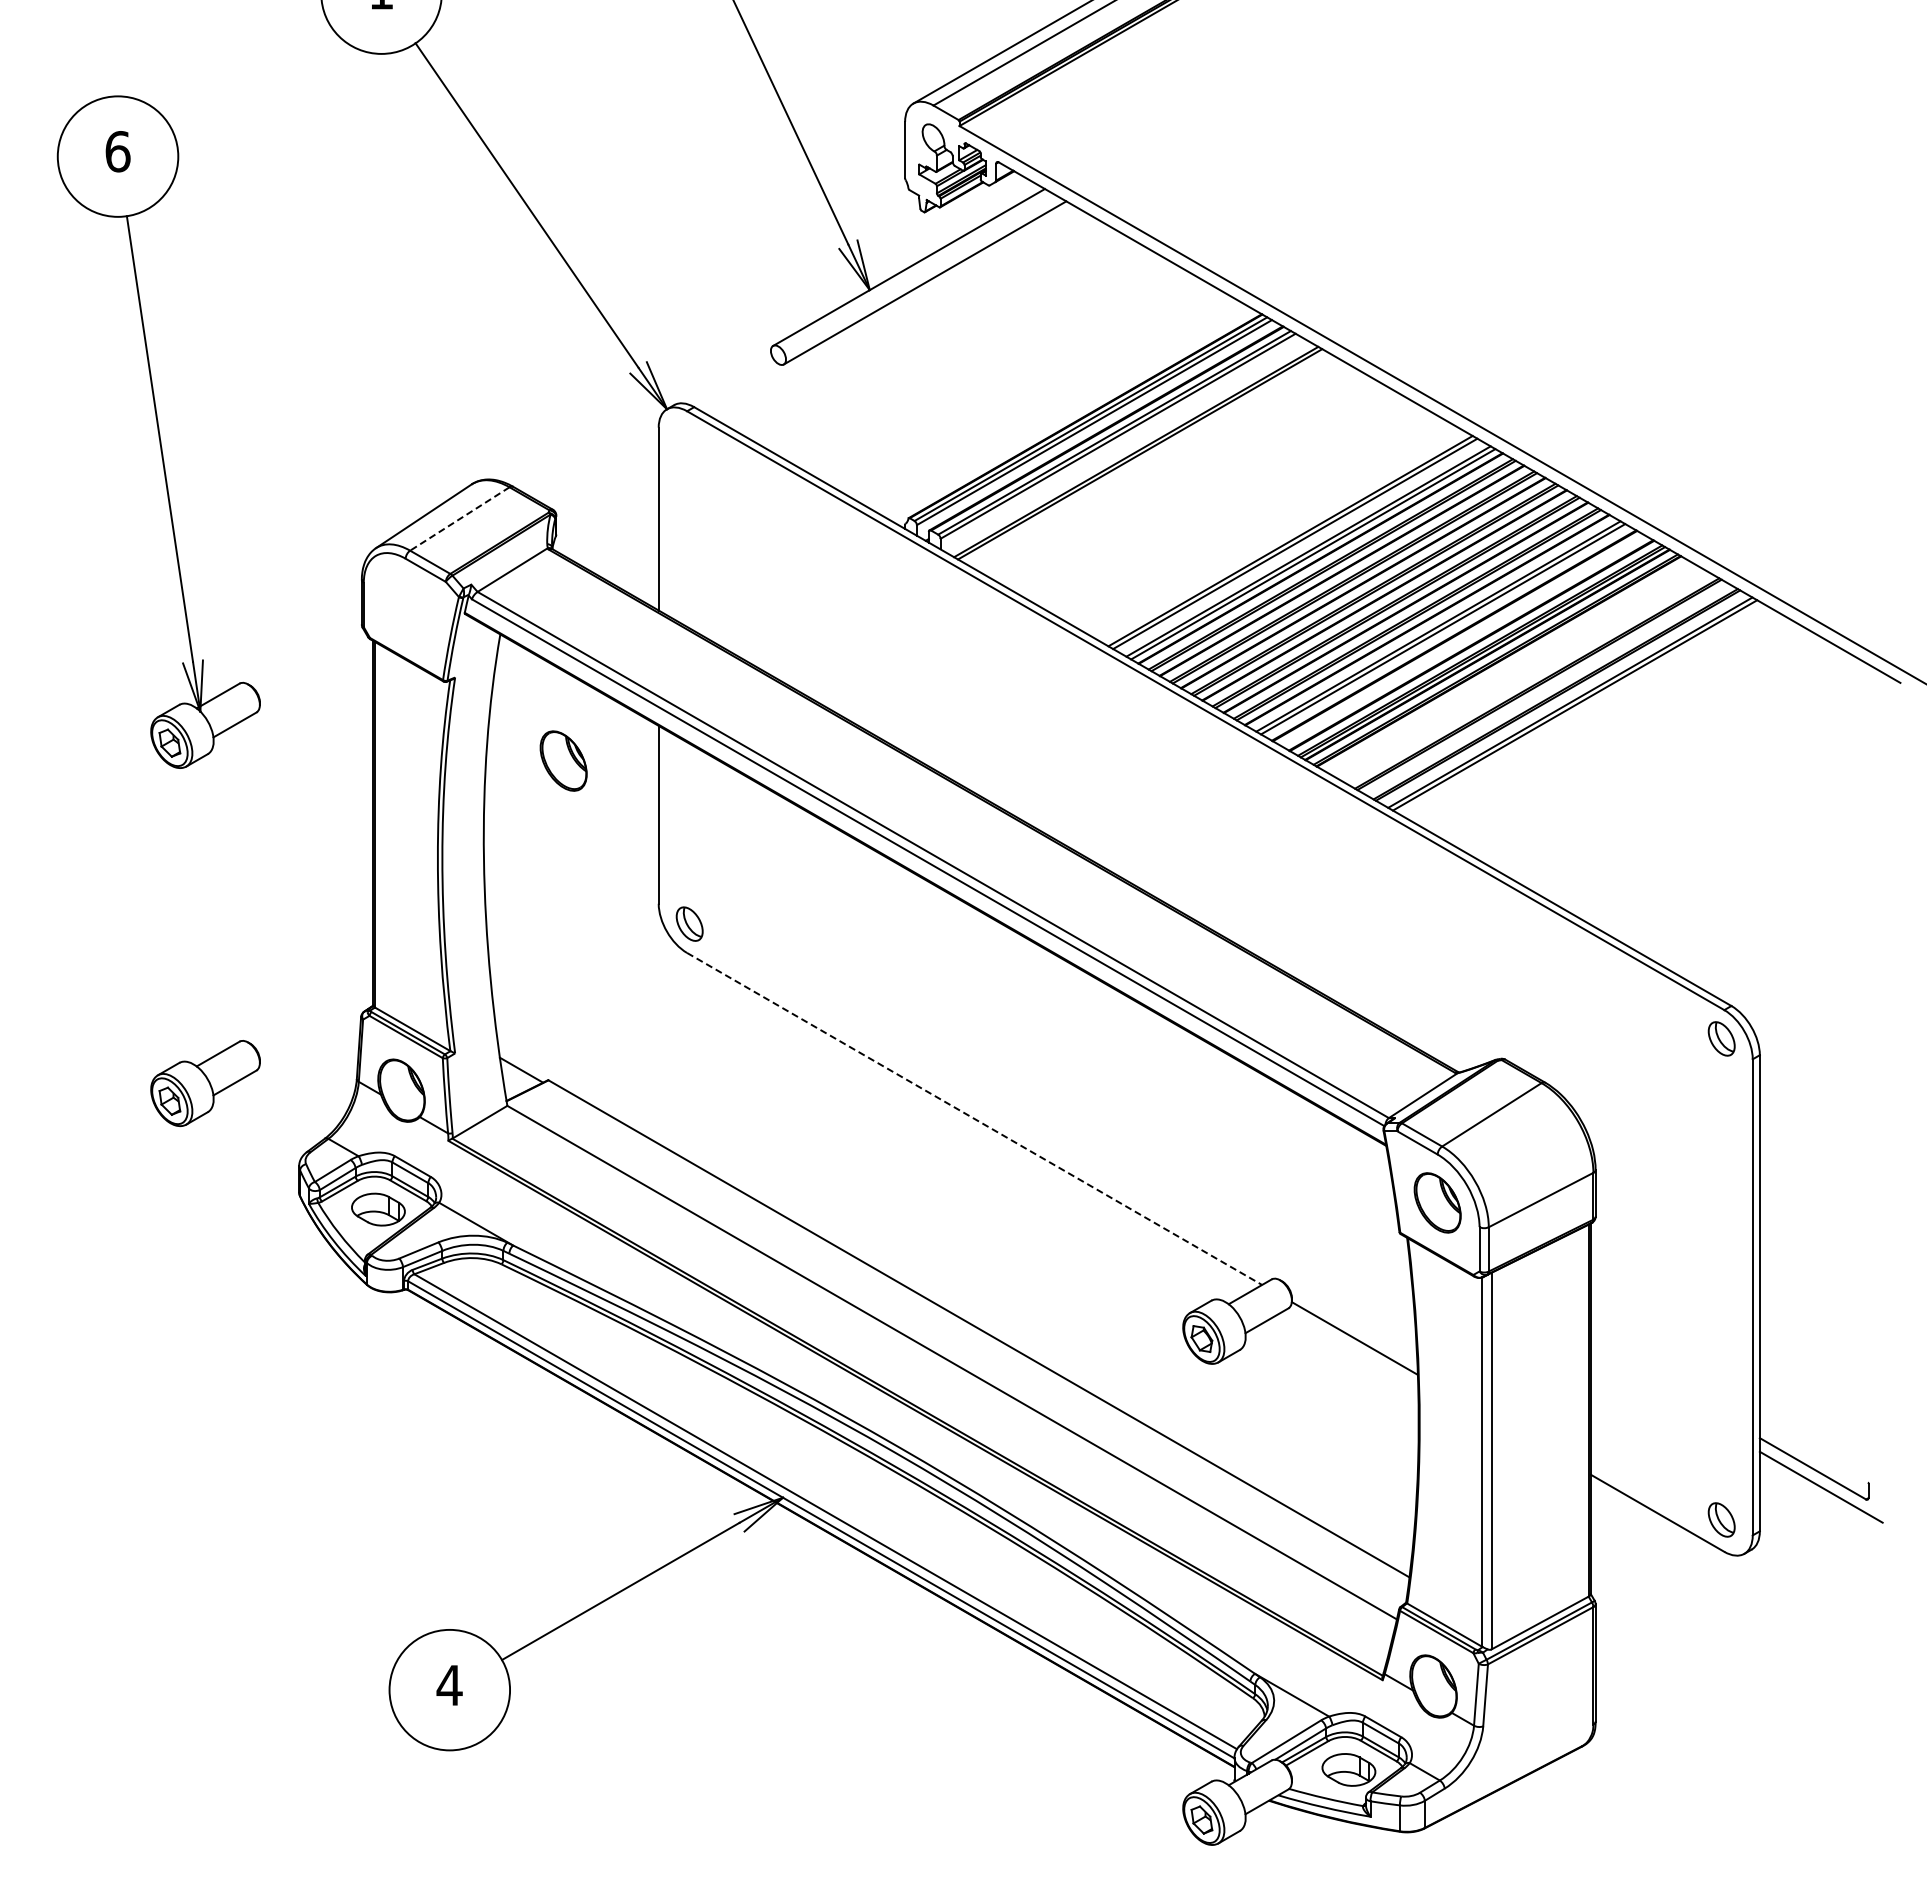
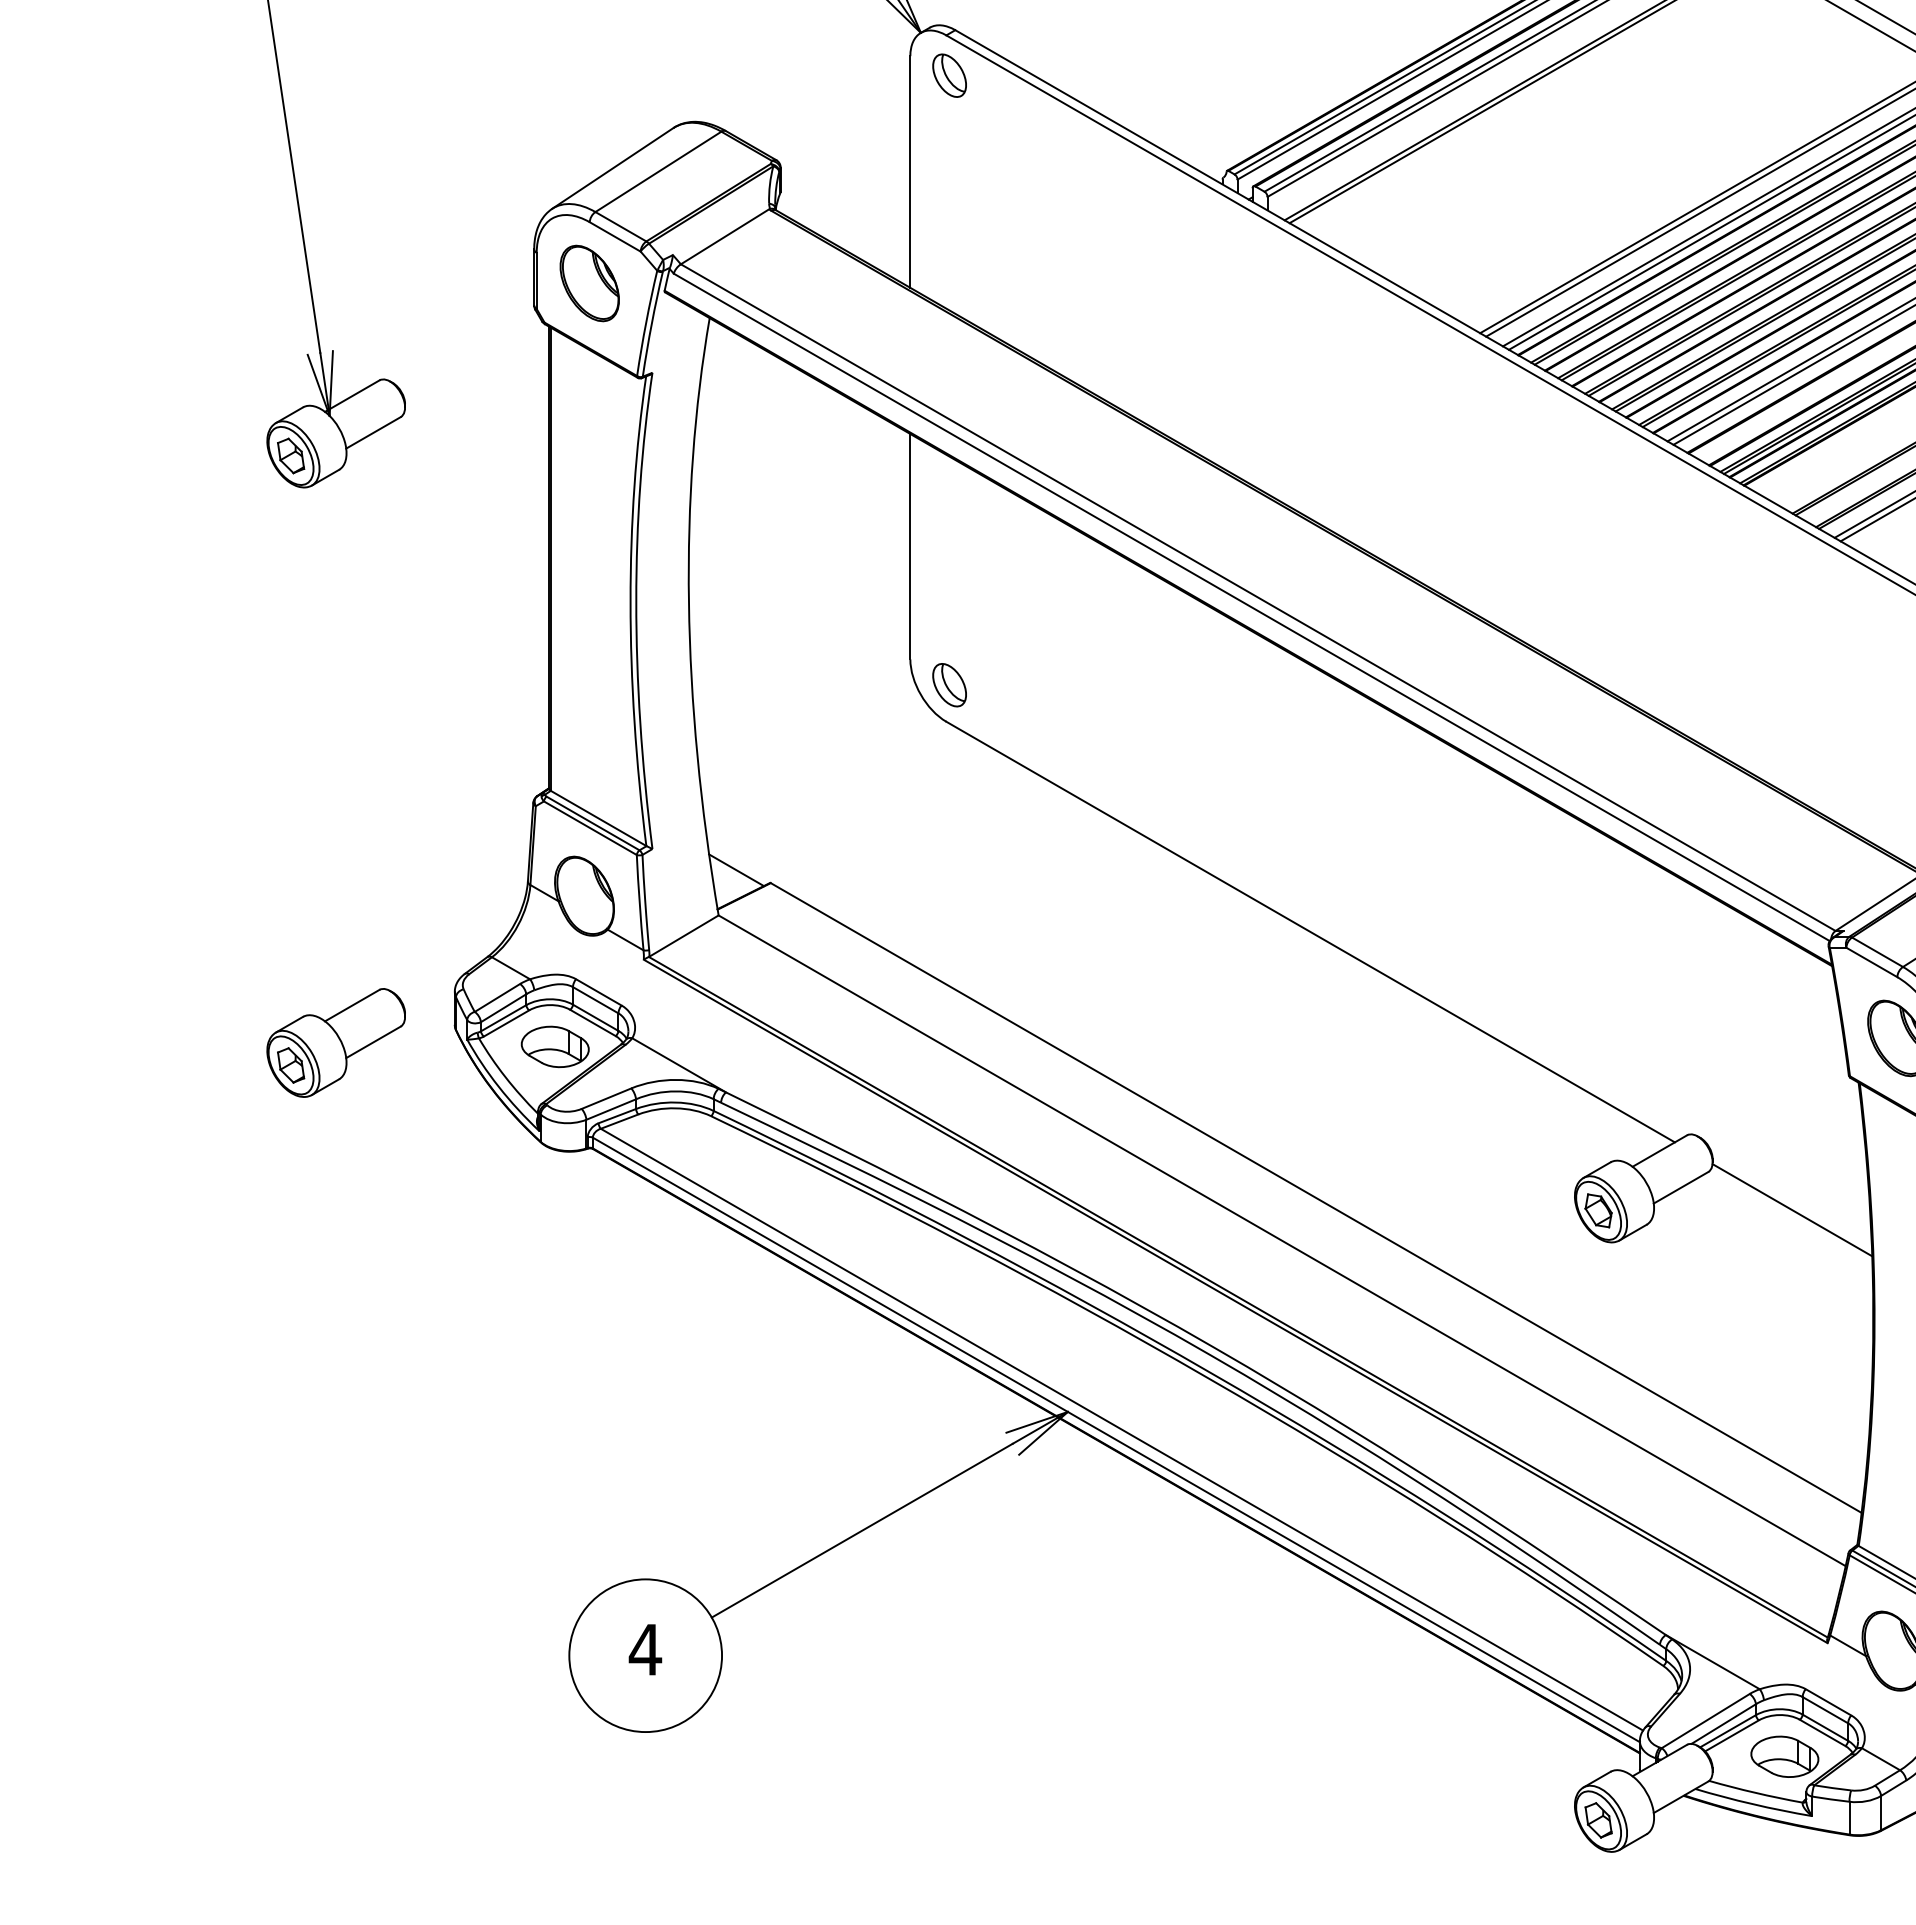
part: (689, 442) -> (949, 74), added
line: (459, 518) -> (657, 171), dashed -> solid
part: (563, 760) -> (589, 282), moved
part: (205, 1083) -> (336, 1042), moved
line: (974, 1118) -> (1310, 931), dashed -> solid

